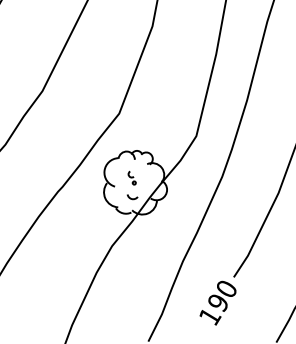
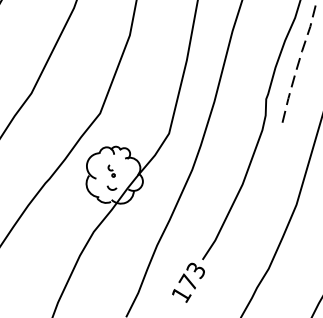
text: (221, 295) -> (191, 276), 190 -> 173

